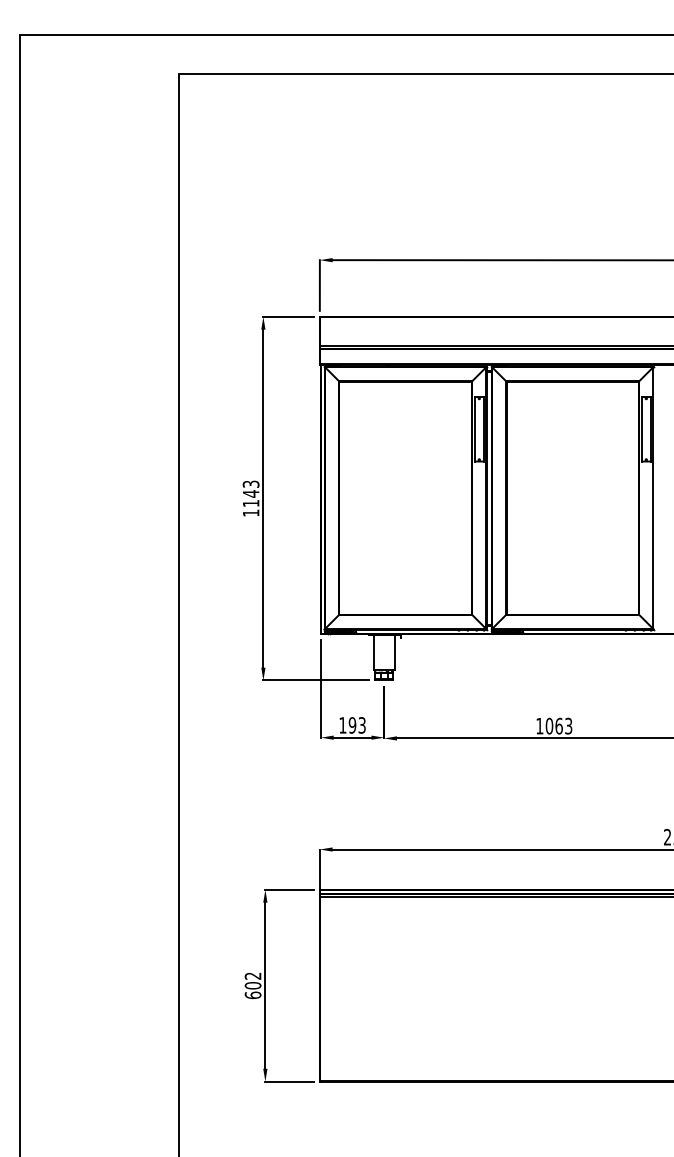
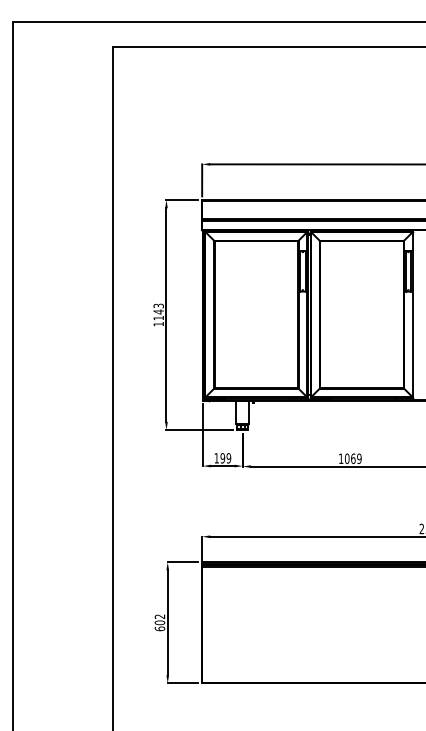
text: (361, 725) -> (228, 458), 193 -> 199
text: (568, 725) -> (359, 458), 1063 -> 1069

